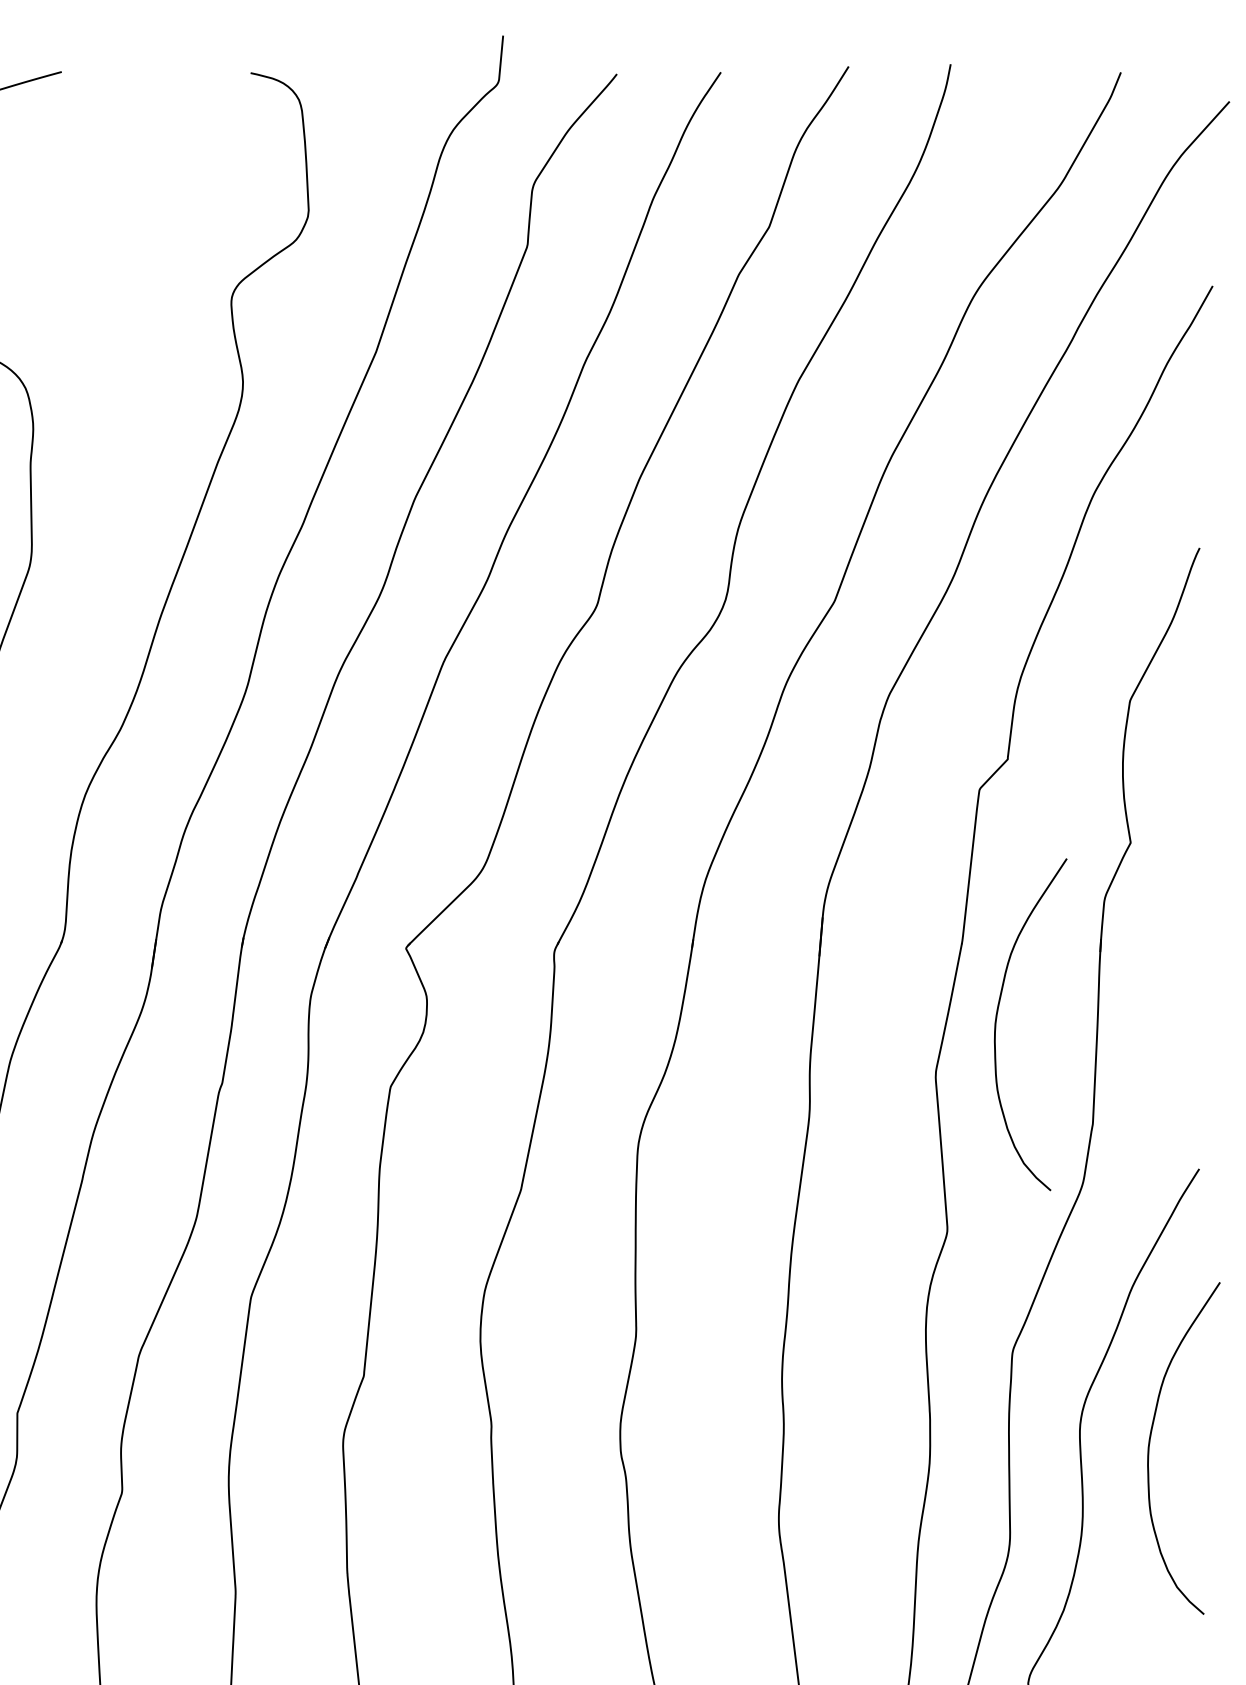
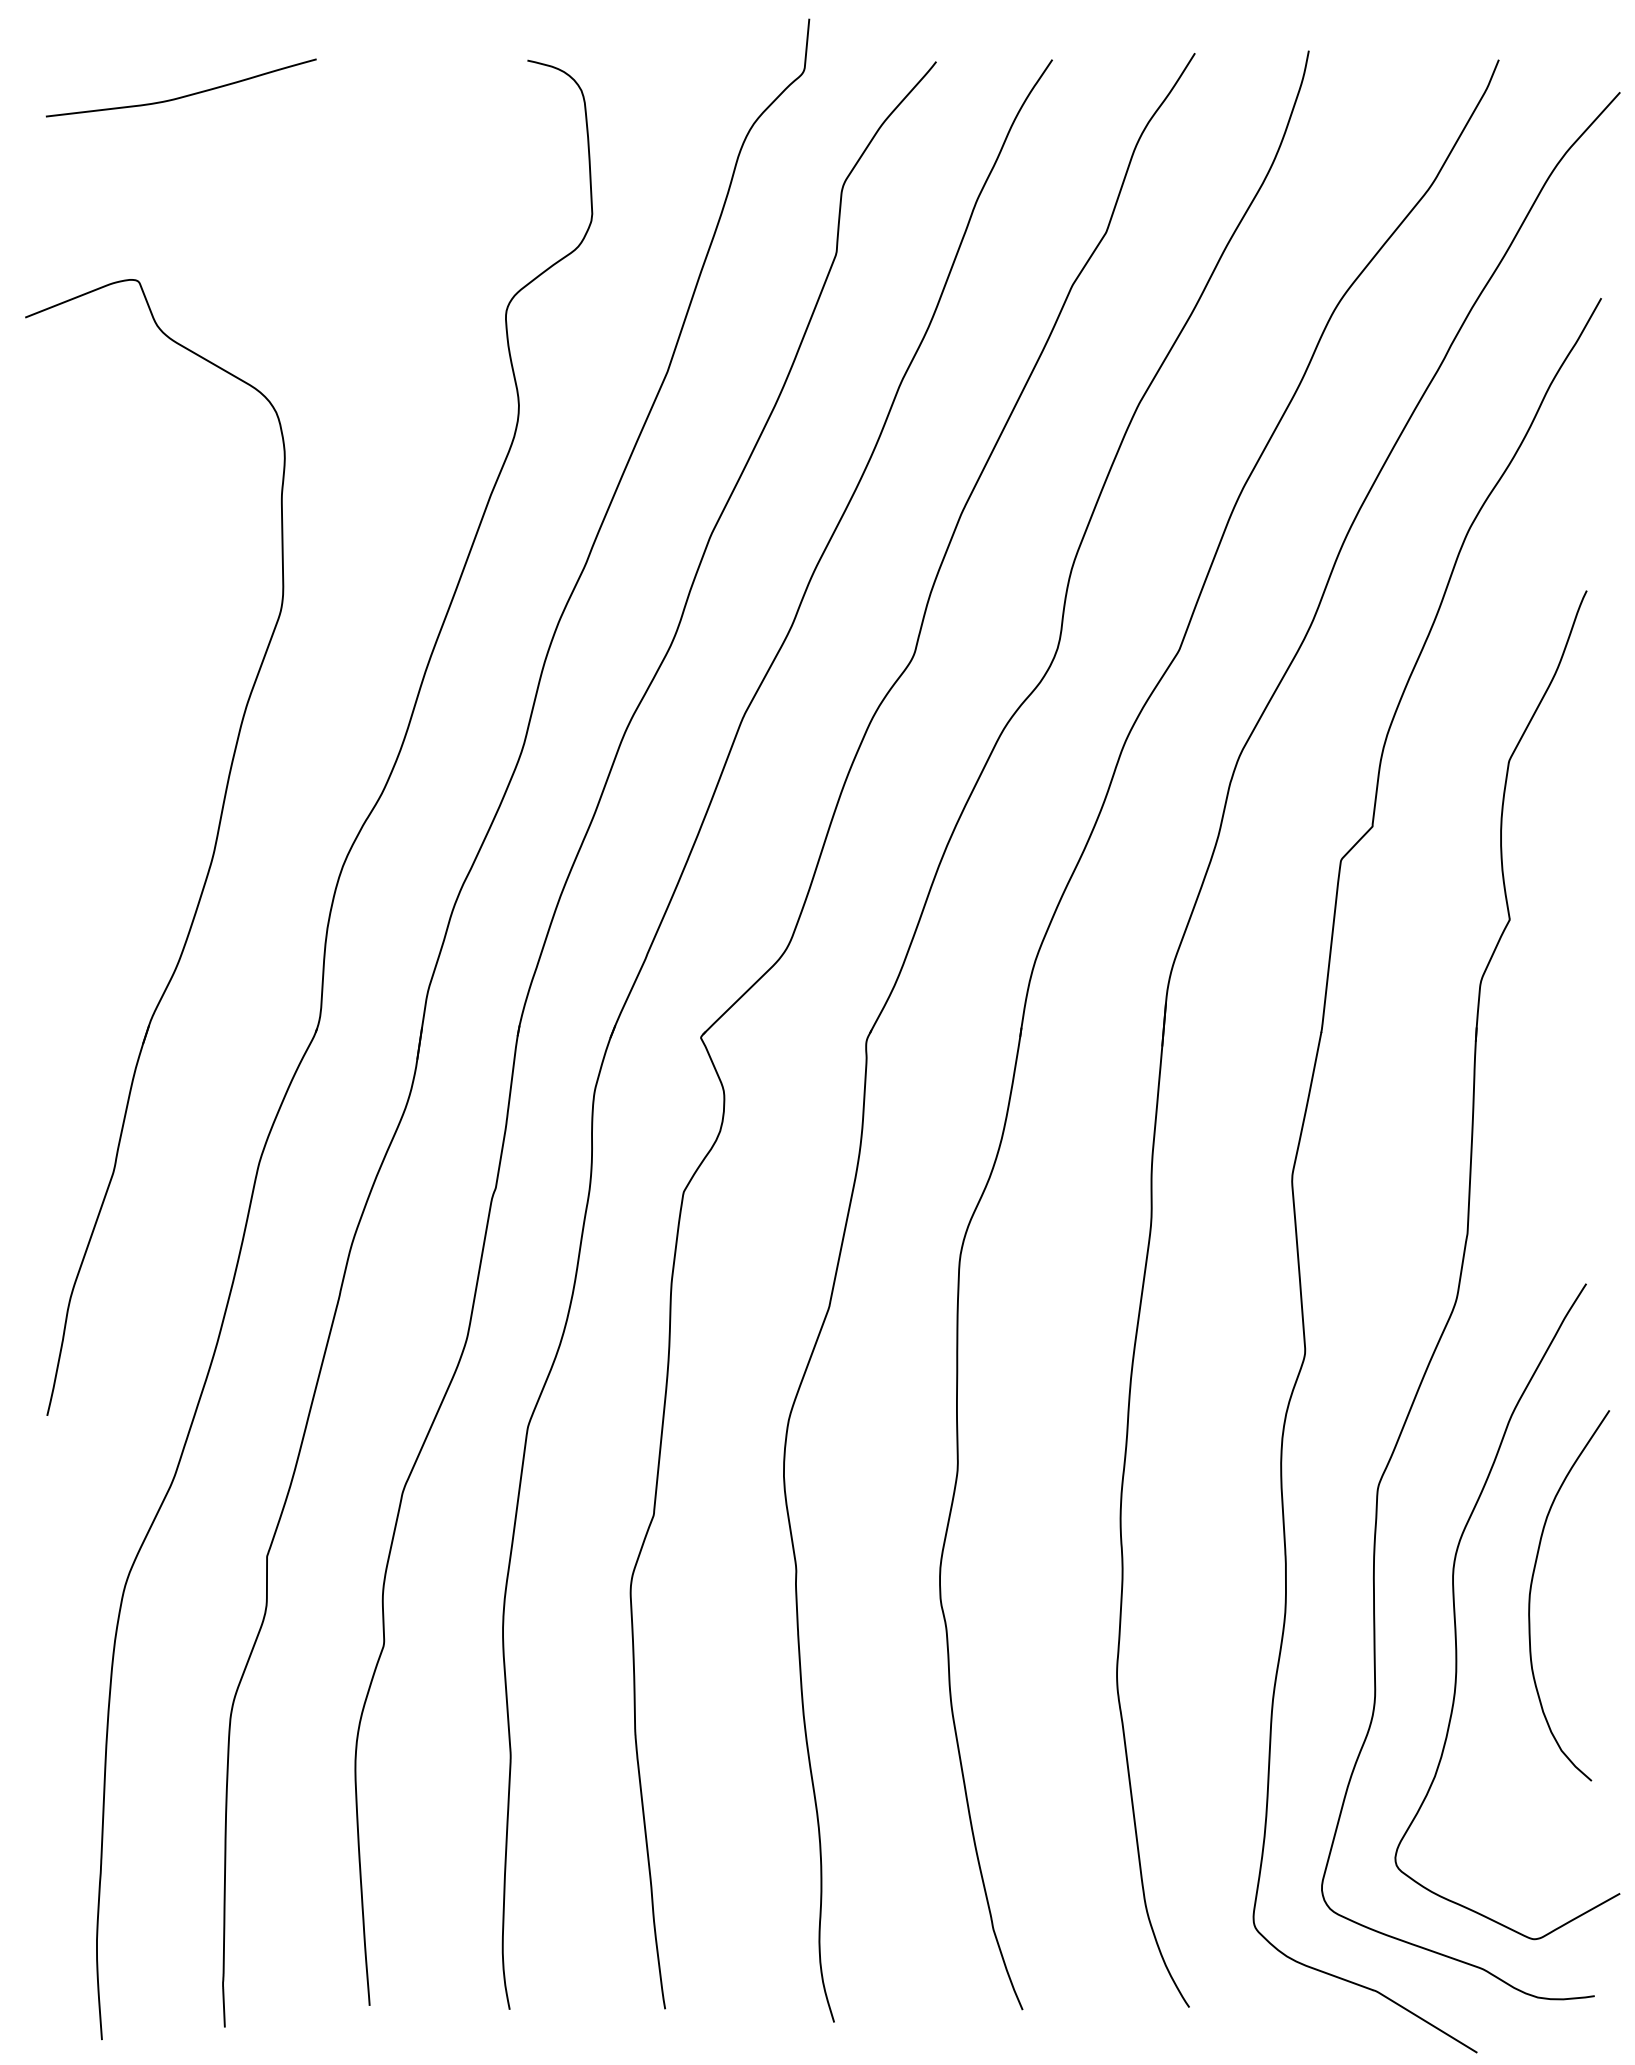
curve: (996, 1020) -> (1360, 1118), removed

